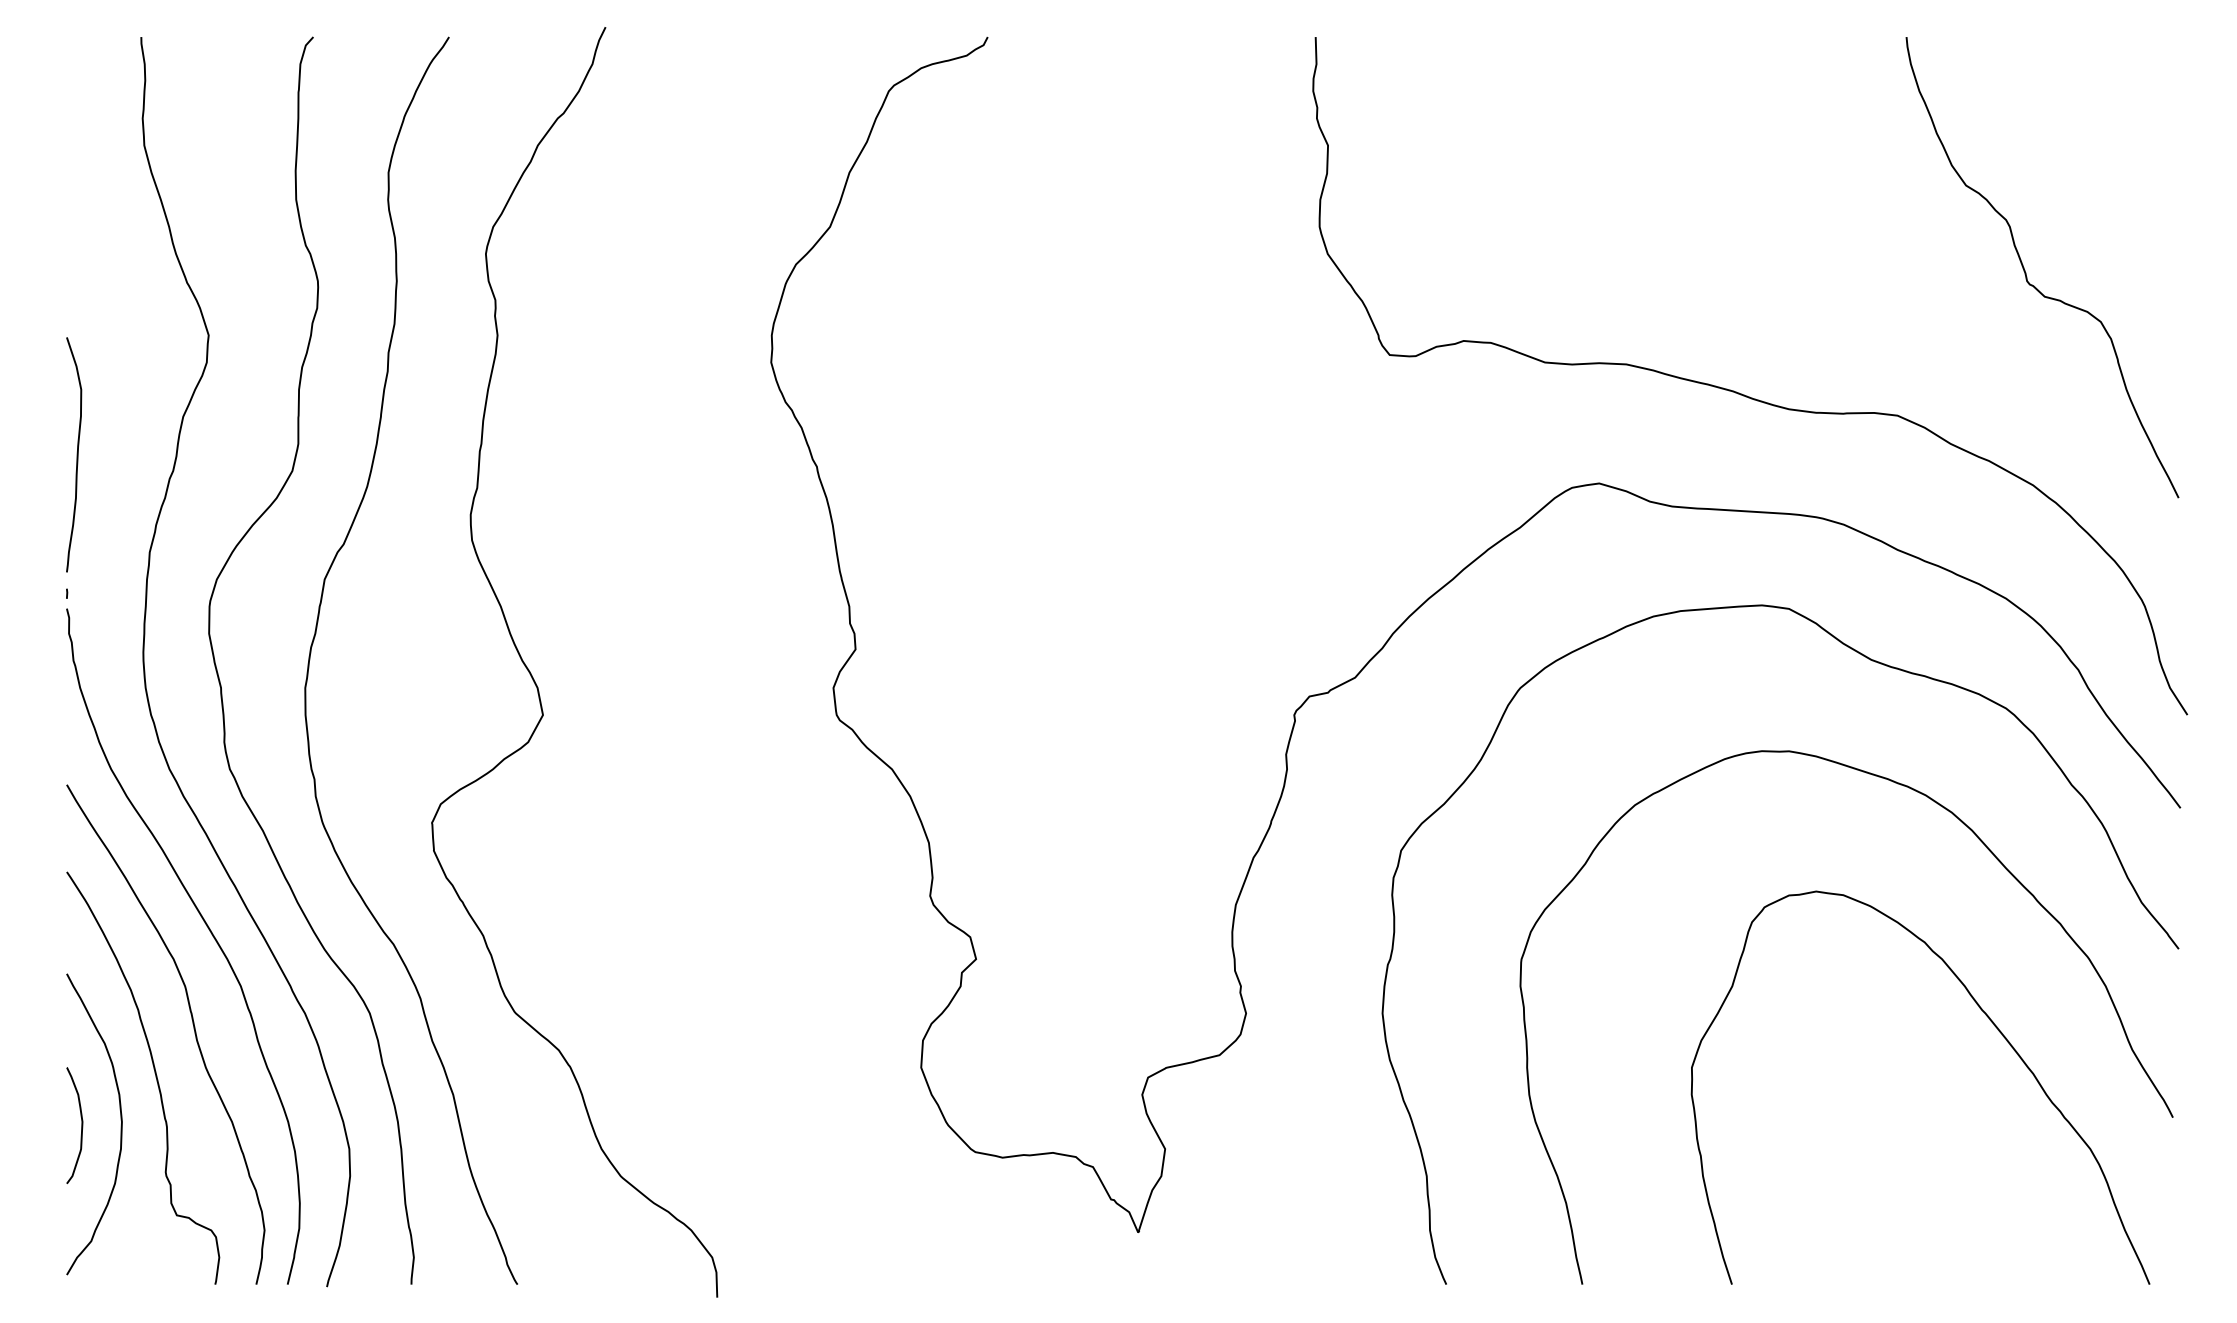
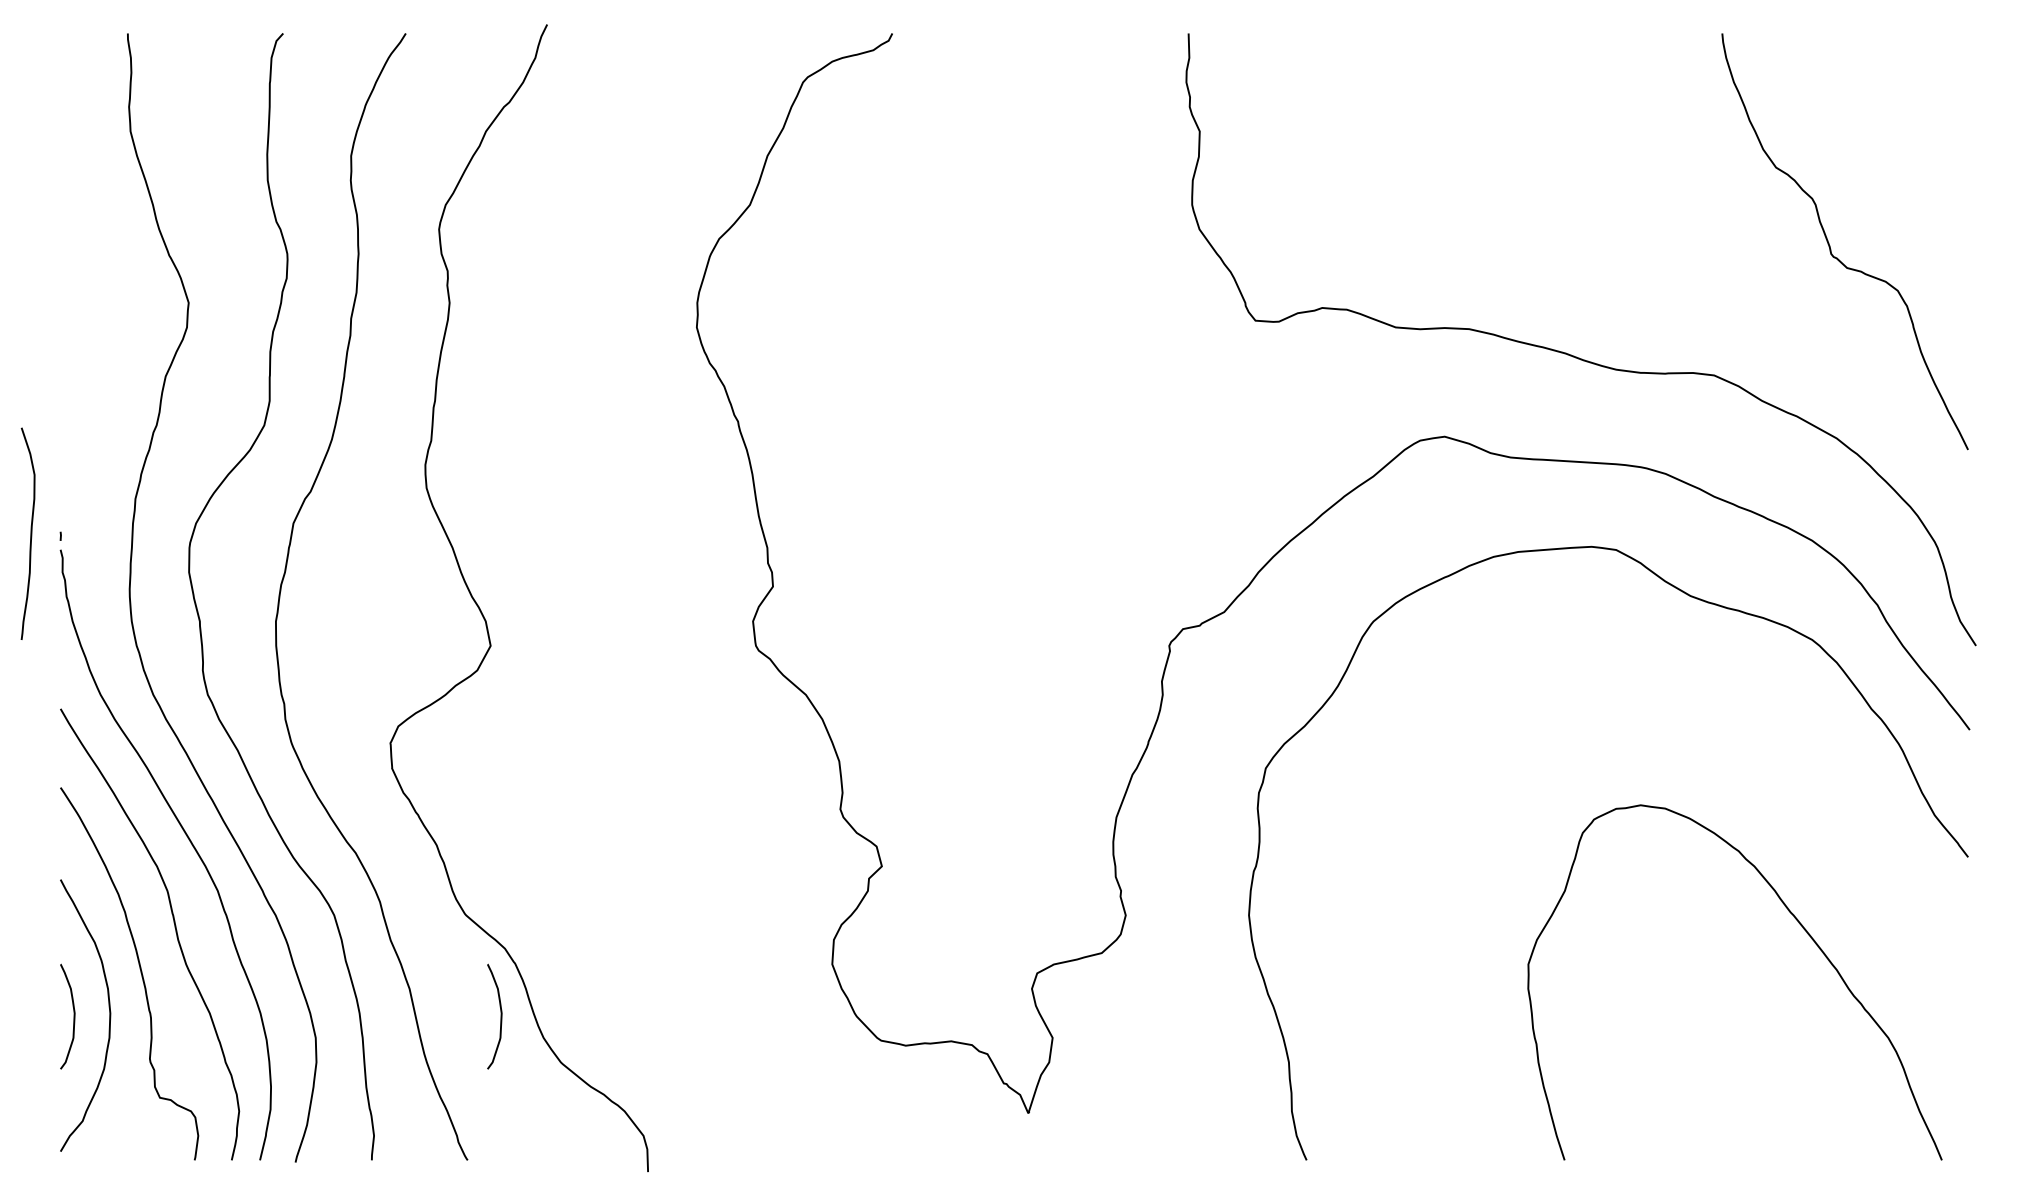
curve: (76, 454) -> (30, 533), moved
curve: (2007, 871) -> (1813, 787), removed
curve: (553, 1125) -> (500, 1016), added

